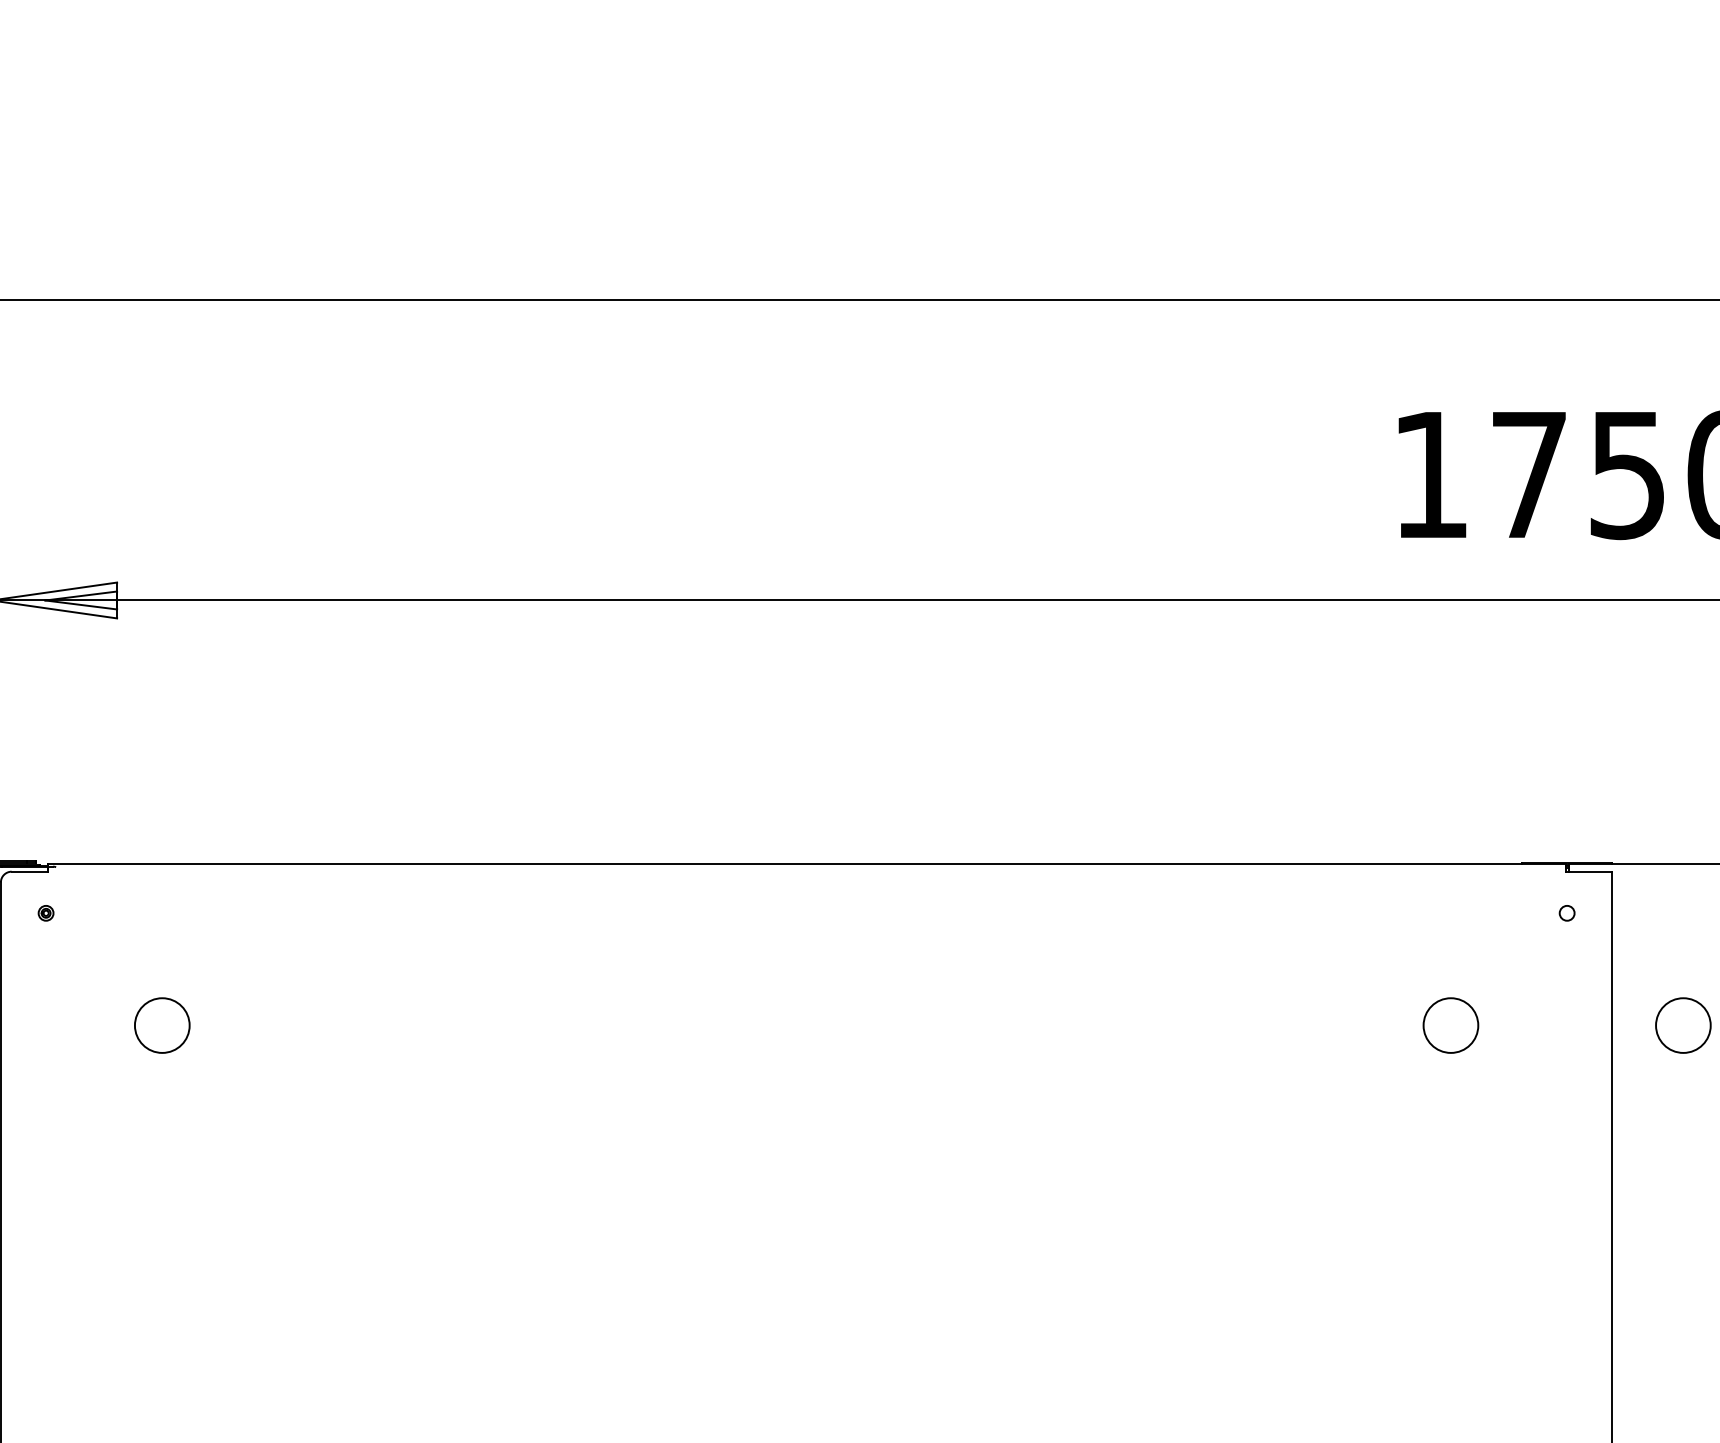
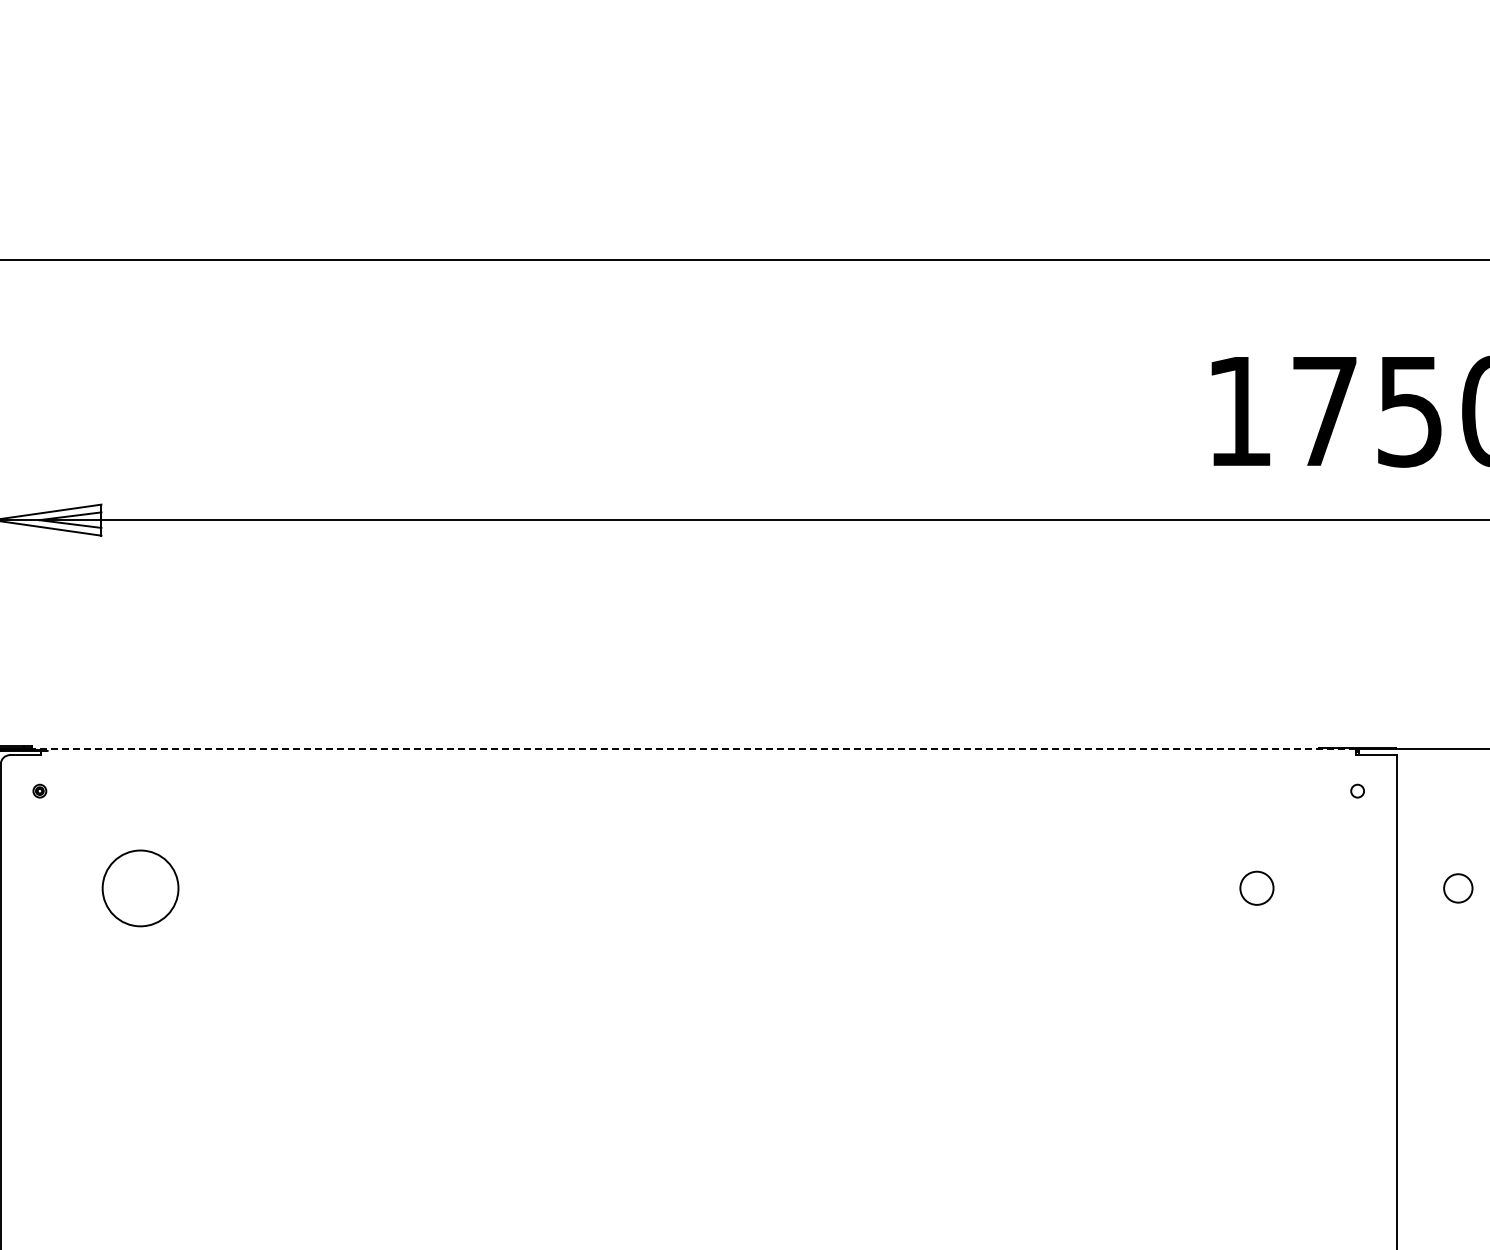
line: (806, 864) -> (698, 748), solid -> dashed
circle: (1450, 1024) -> (1256, 887), size x0.7
circle: (162, 1025) -> (140, 888), size x1.6
circle: (1683, 1025) -> (1458, 888), size x0.6

